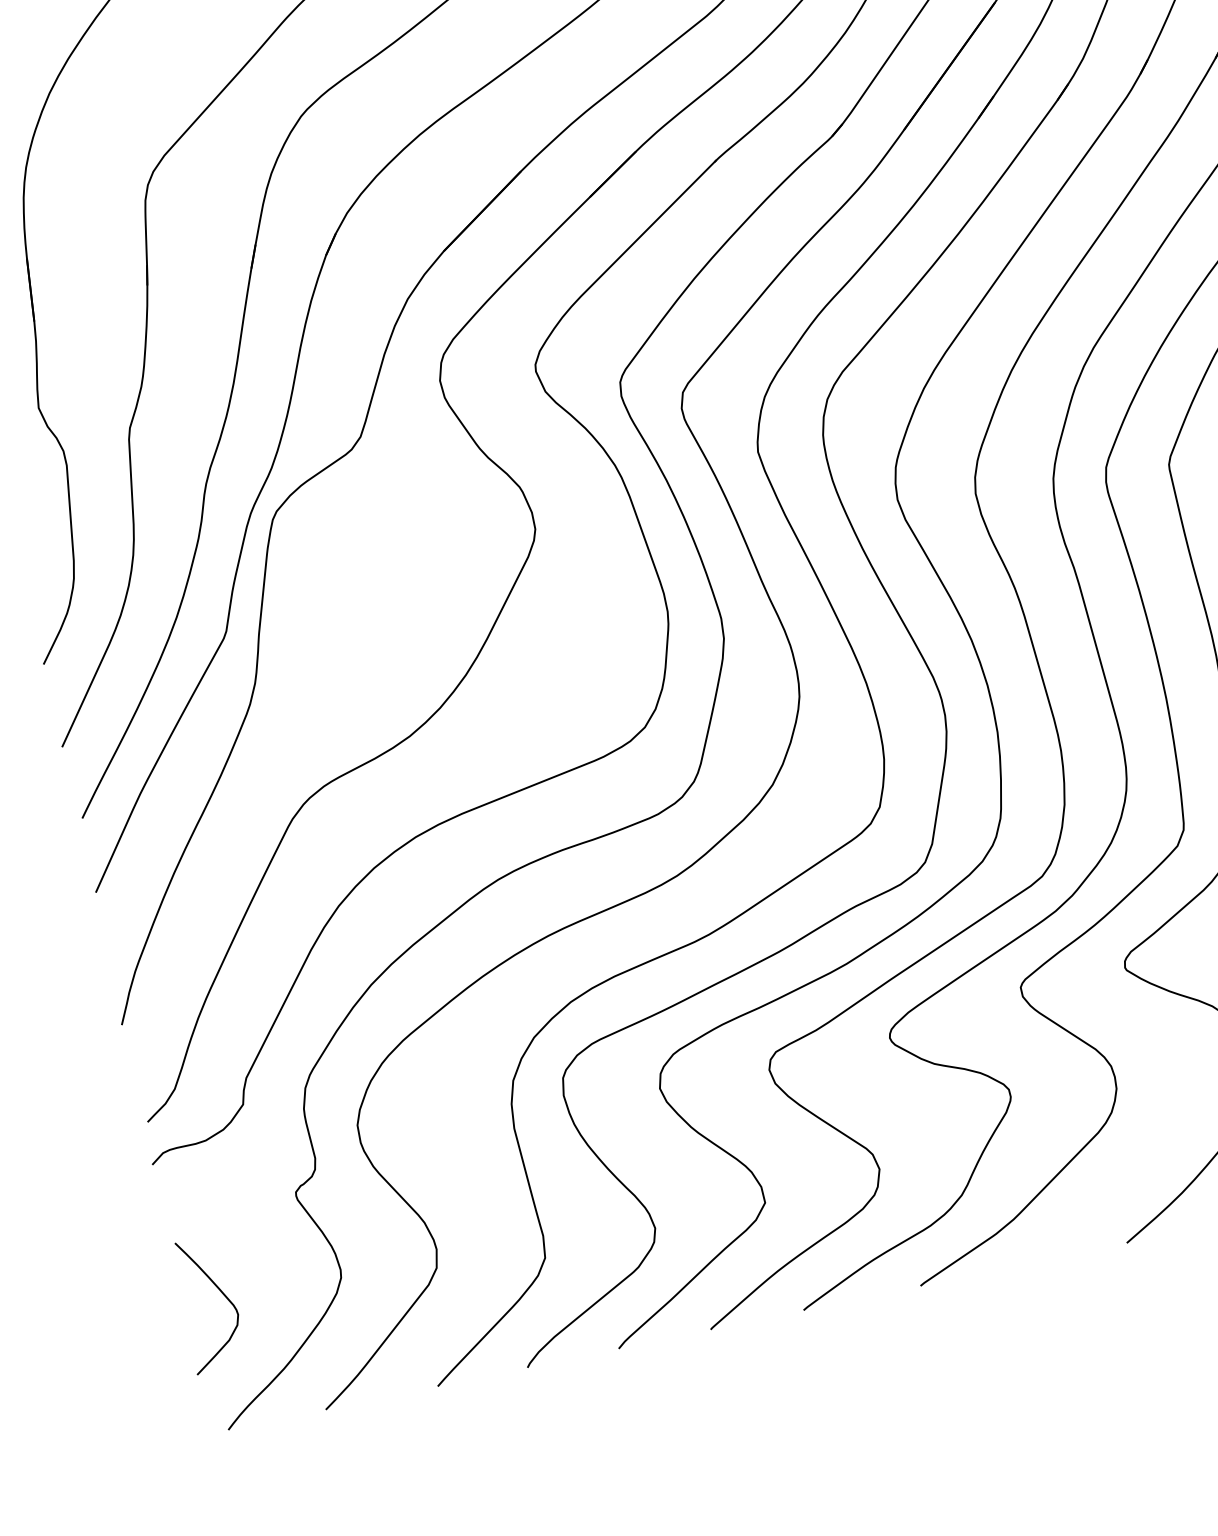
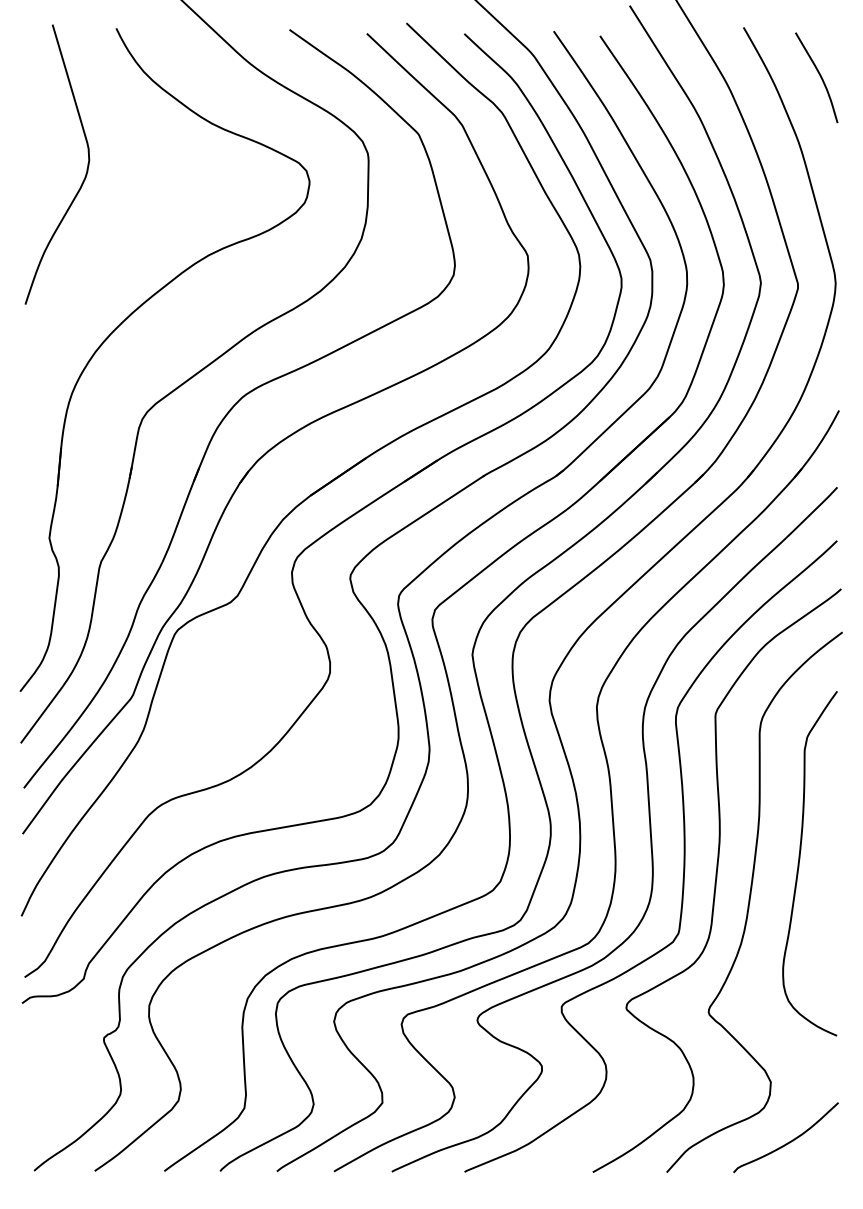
curve: (220, 1293) -> (46, 1088), removed

